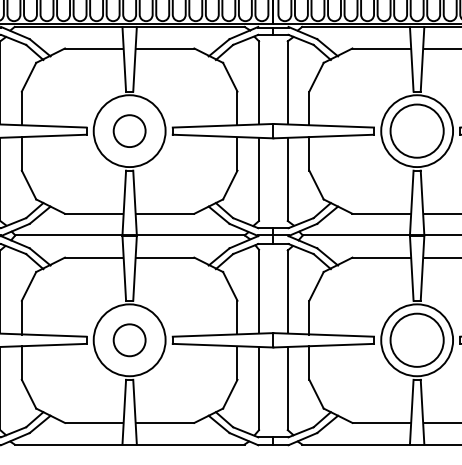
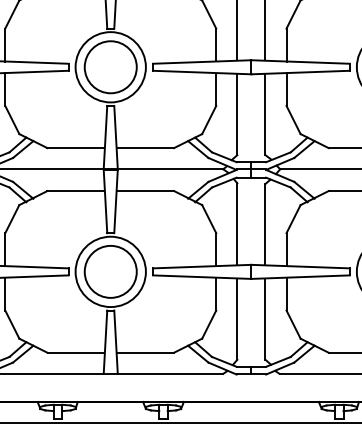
circle: (129, 130) -> (110, 66), size x1.67
circle: (129, 339) -> (110, 271), size x1.67

